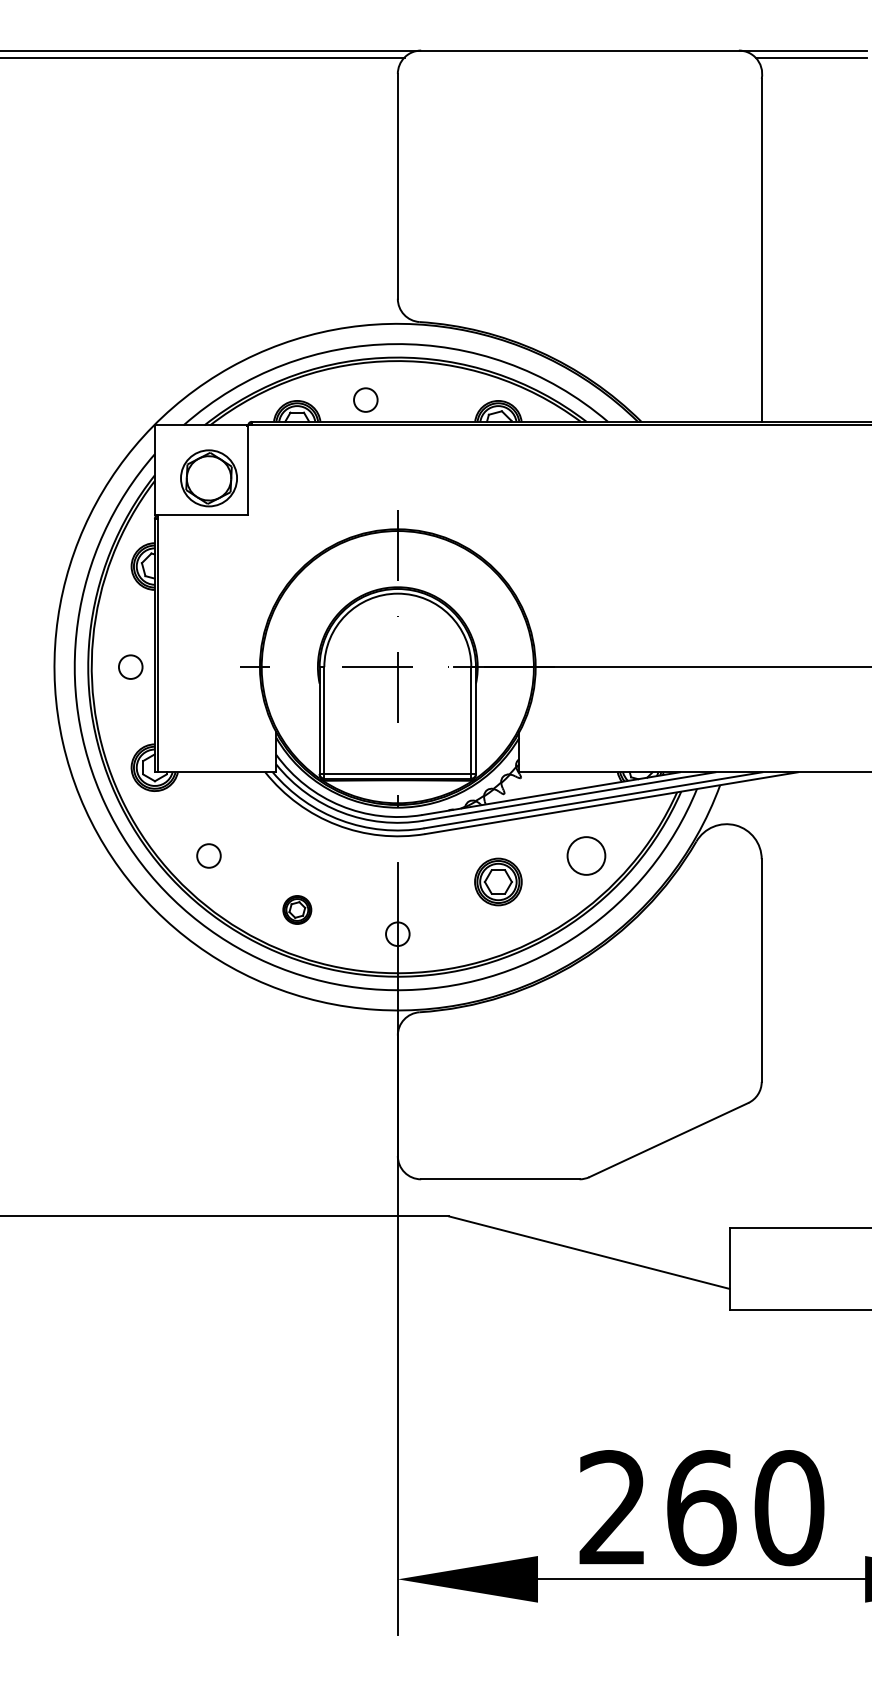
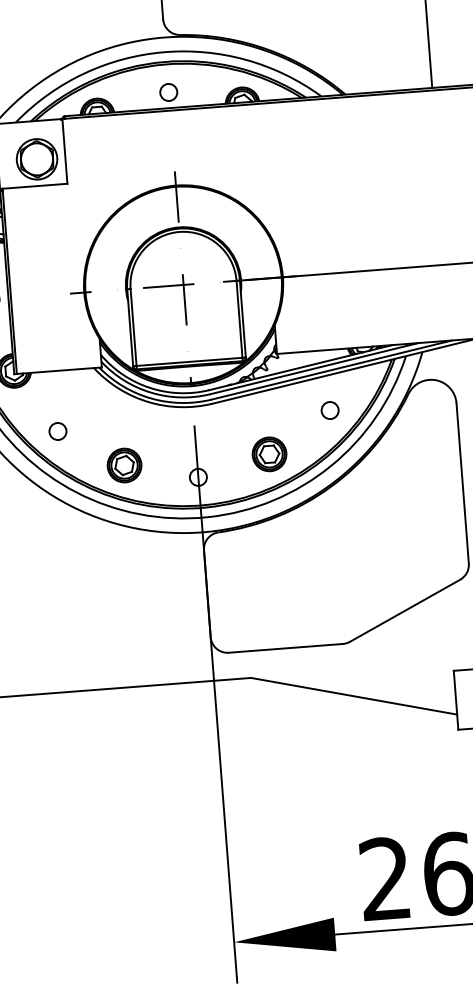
circle: (365, 399) -> (168, 92), moved
circle: (586, 855) -> (330, 410), size x0.62
part: (498, 881) -> (269, 454), moved
part: (297, 909) -> (124, 465), size x1.67

